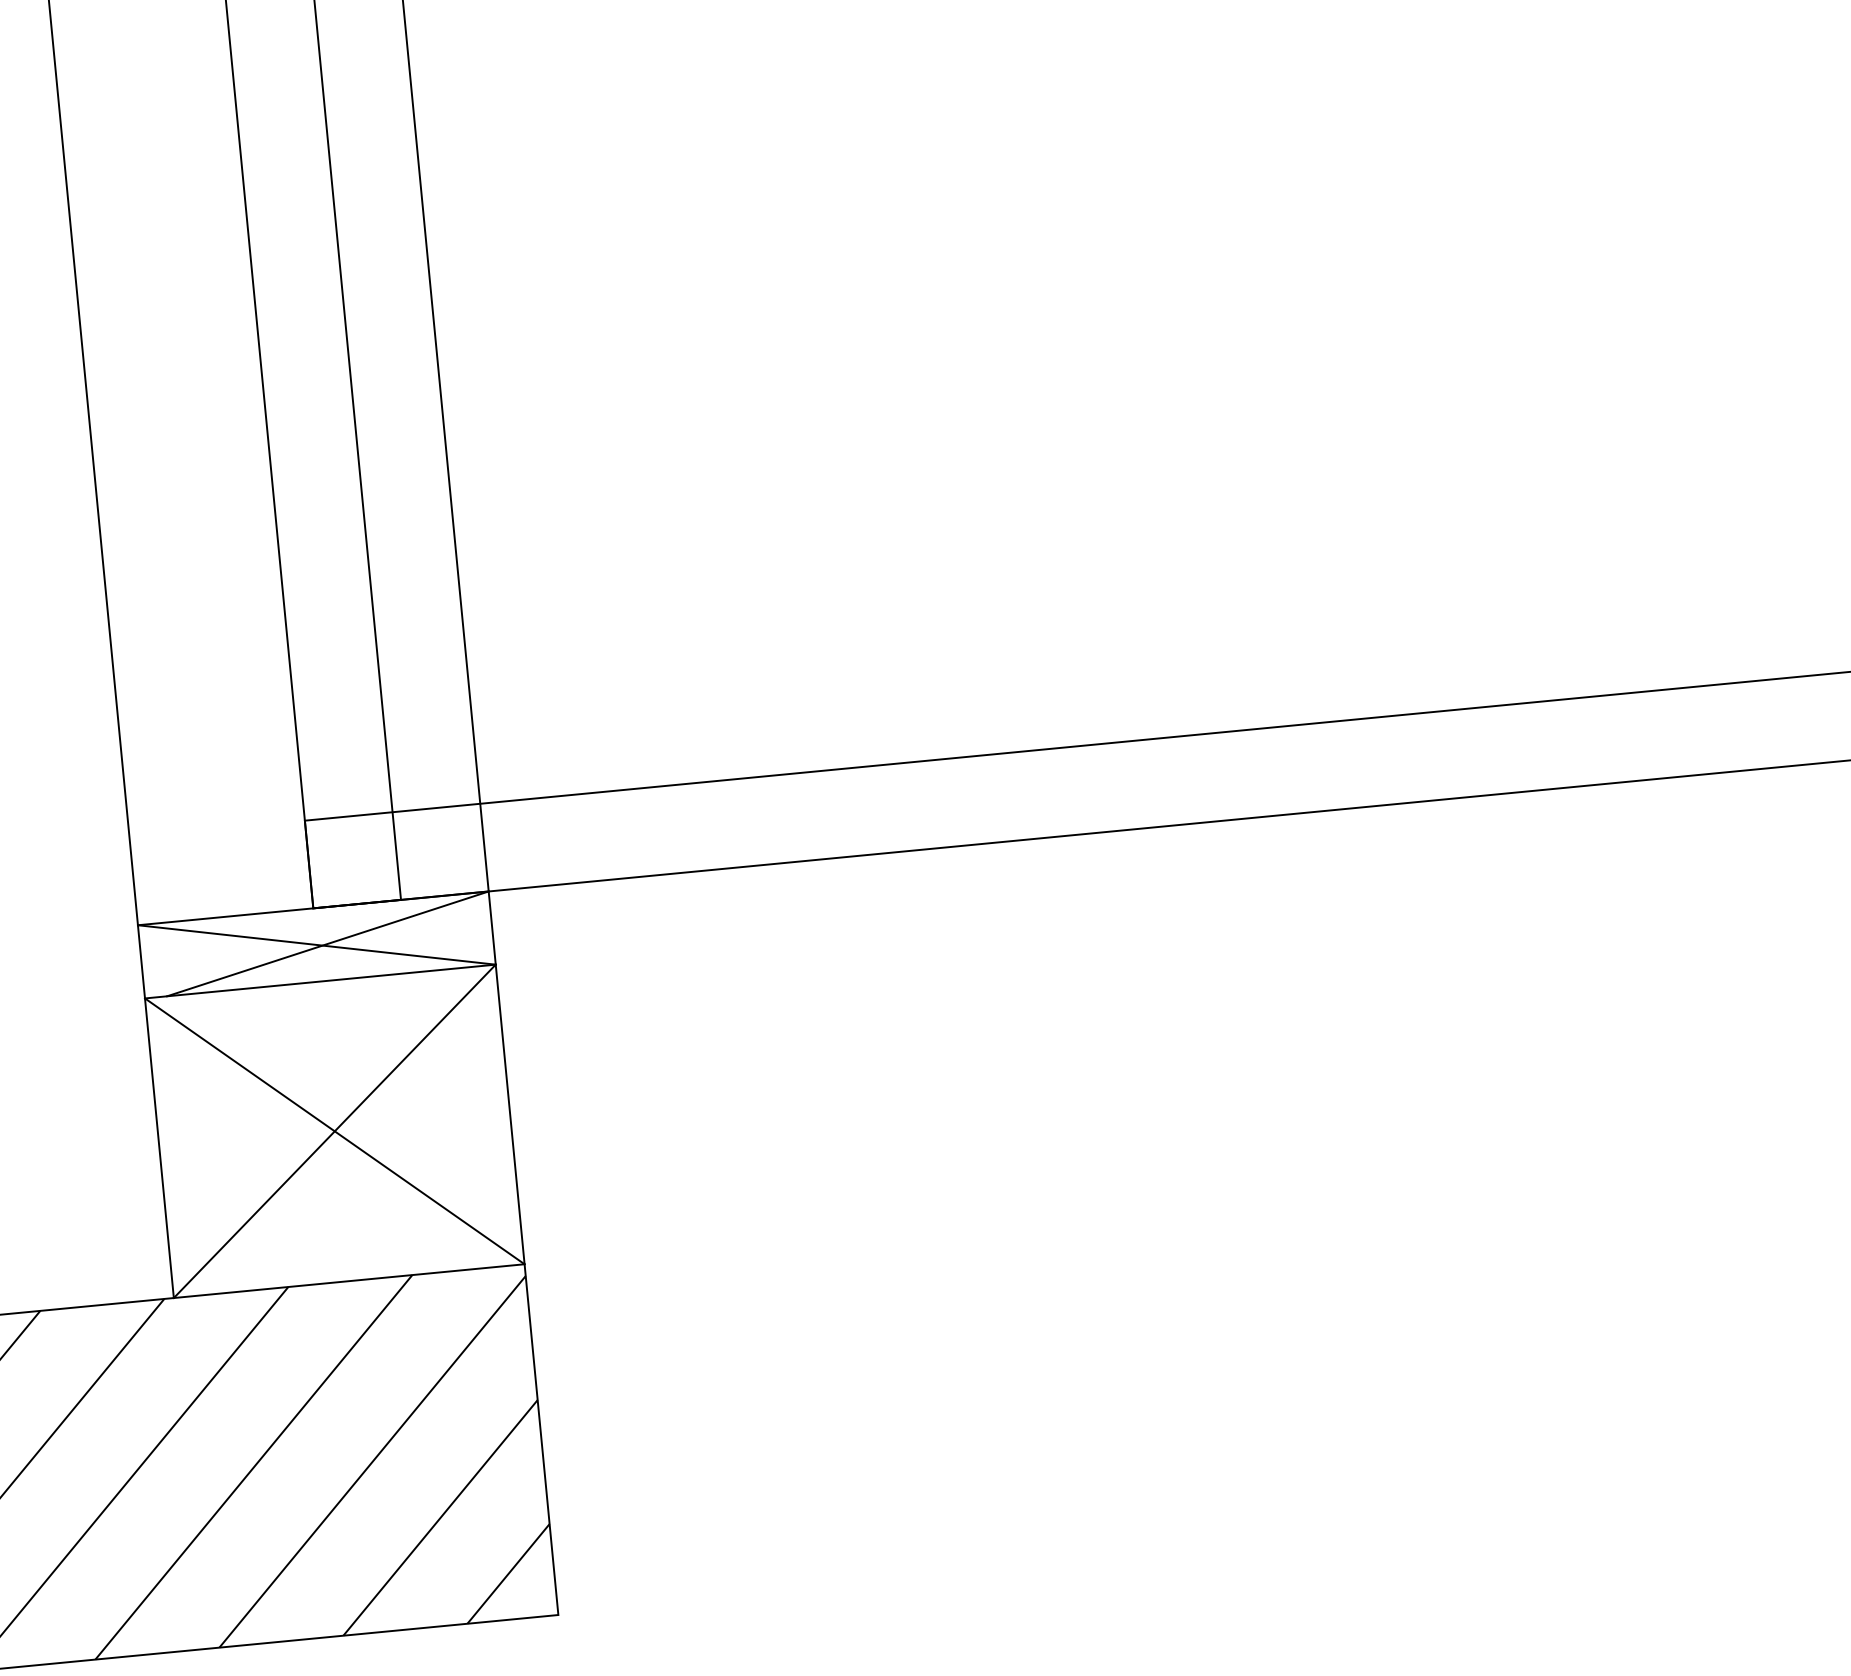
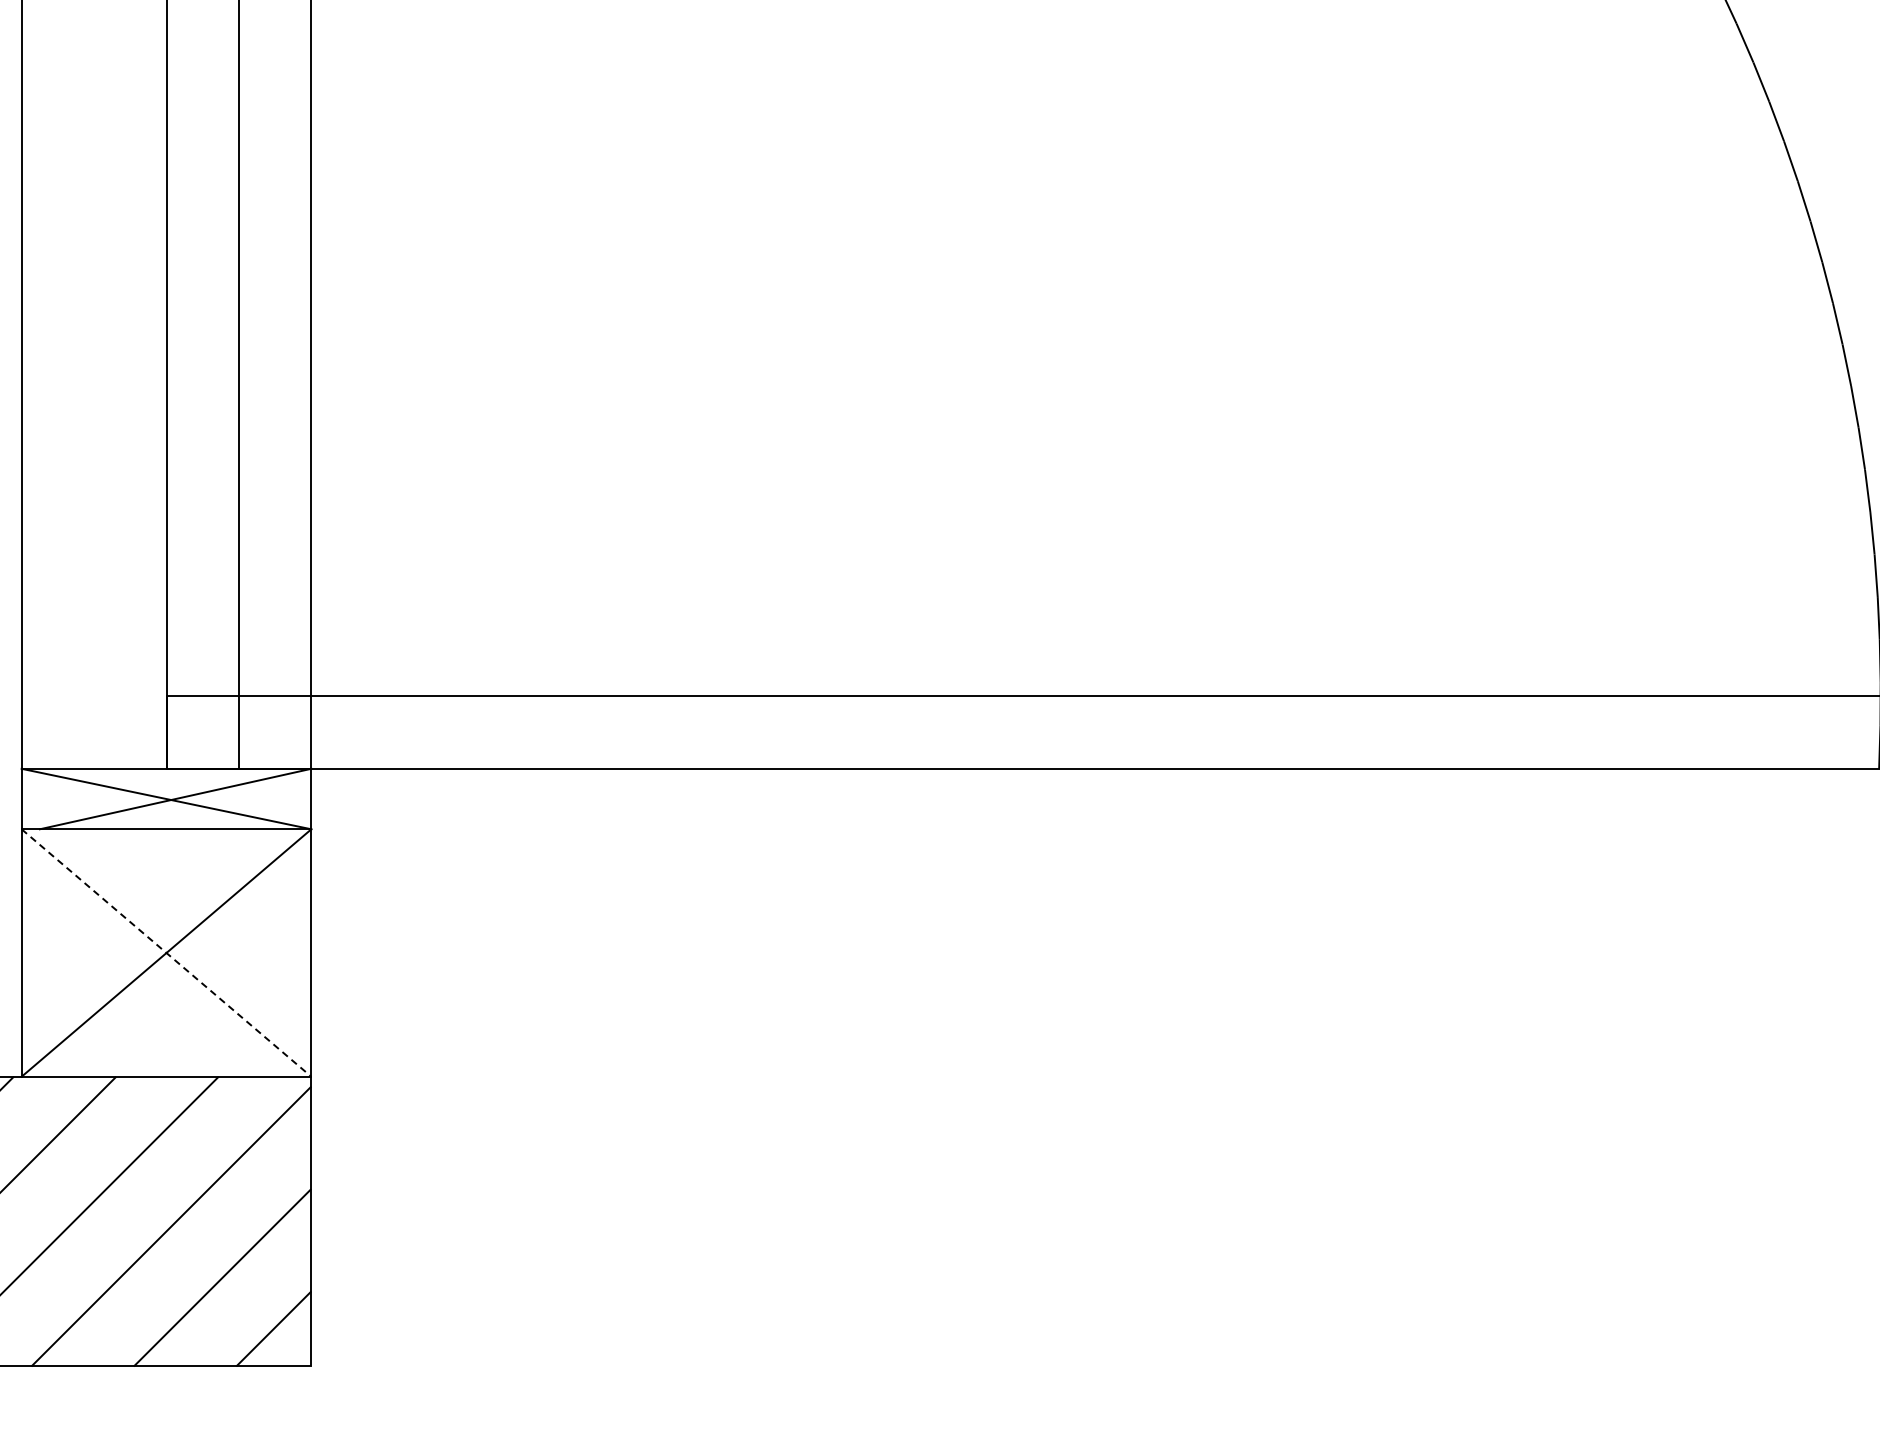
line: (334, 1131) -> (166, 953), solid -> dashed

